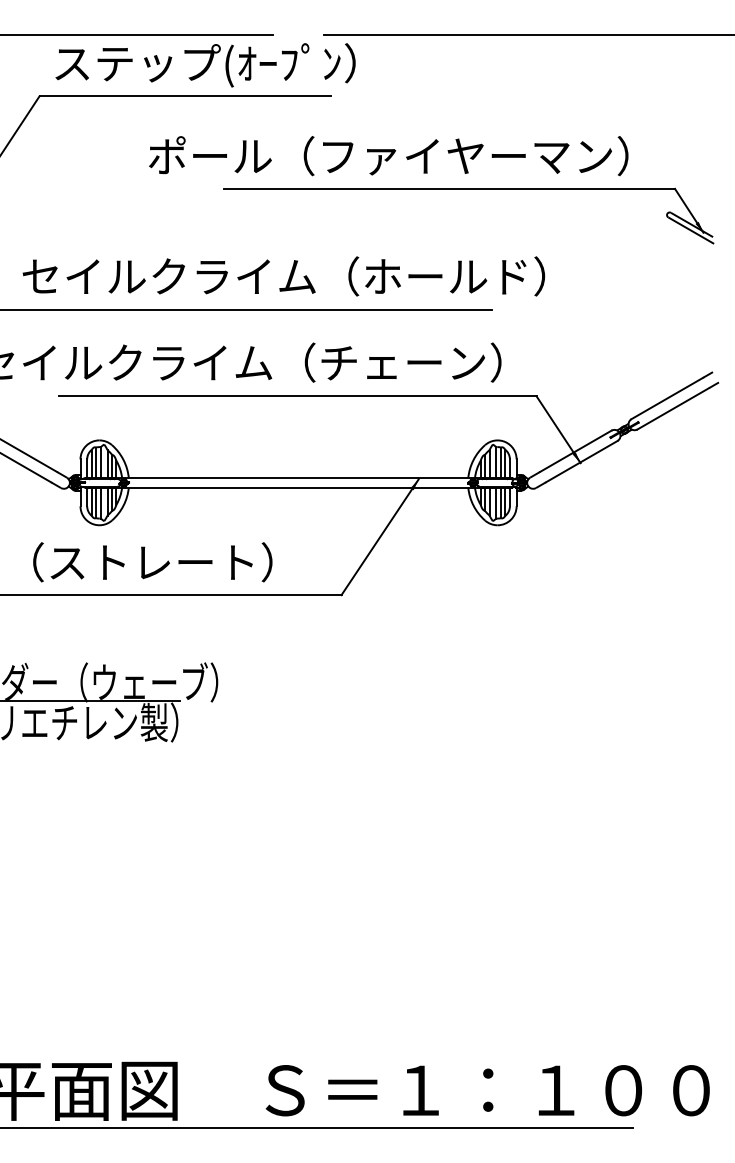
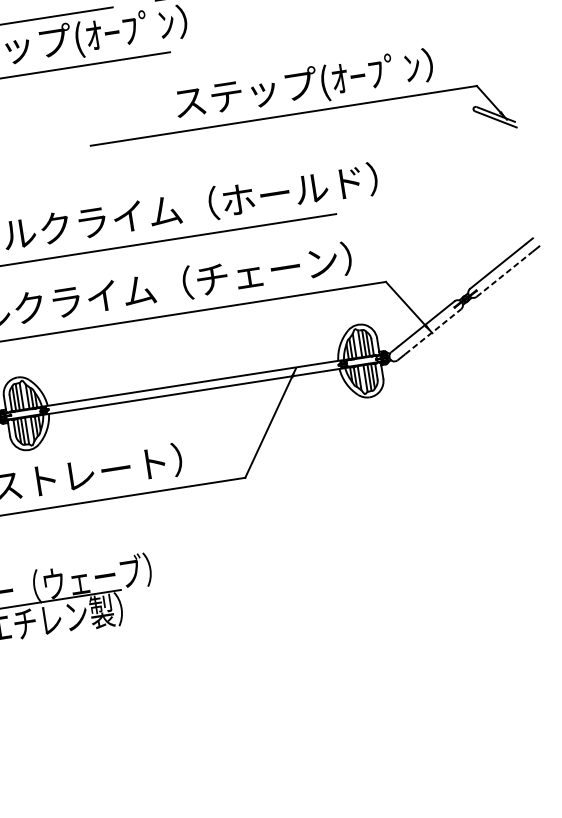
text: (381, 158) -> (221, 98), ポール（ファイヤーマン） -> ステップ(ｵｰﾌﾟﾝ）
line: (673, 408) -> (504, 274), solid -> dashed
line: (582, 461) -> (433, 331), solid -> dashed

